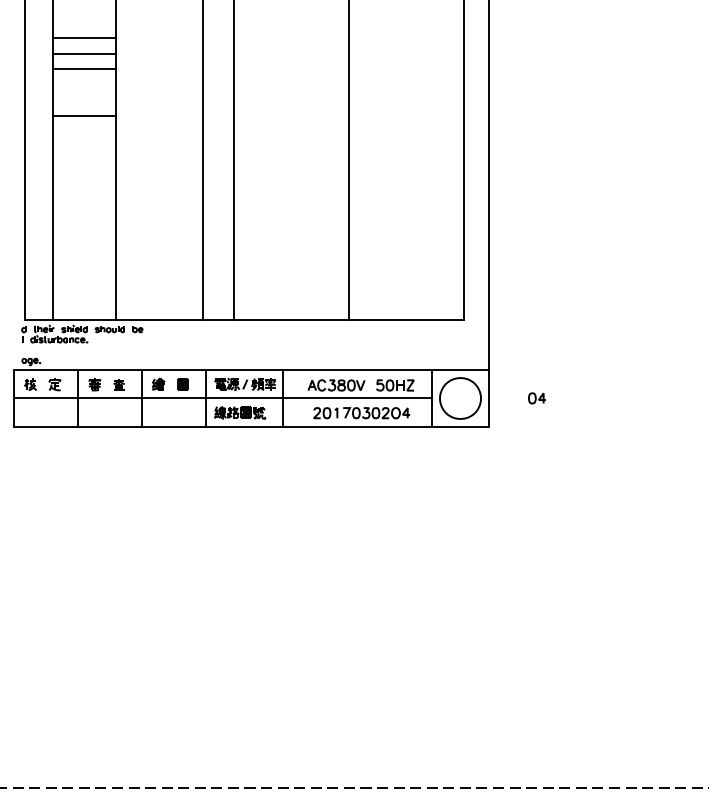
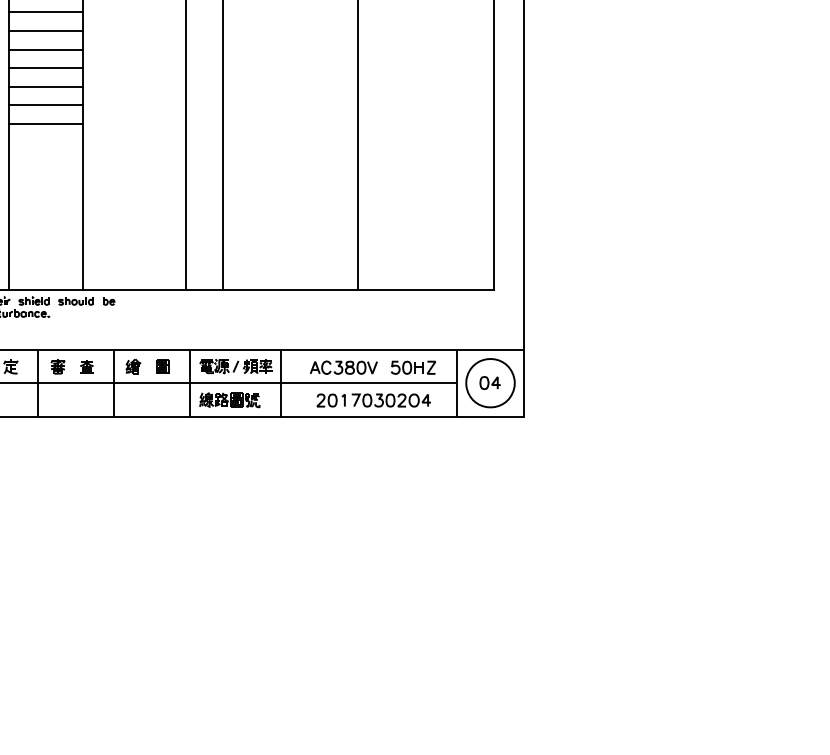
line: (84, 85) -> (45, 12), added
line: (84, 100) -> (45, 30), added
line: (84, 132) -> (45, 68), added
line: (84, 147) -> (45, 86), added
line: (84, 163) -> (45, 105), added
line: (84, 179) -> (45, 124), added
part: (536, 398) -> (489, 383), moved

